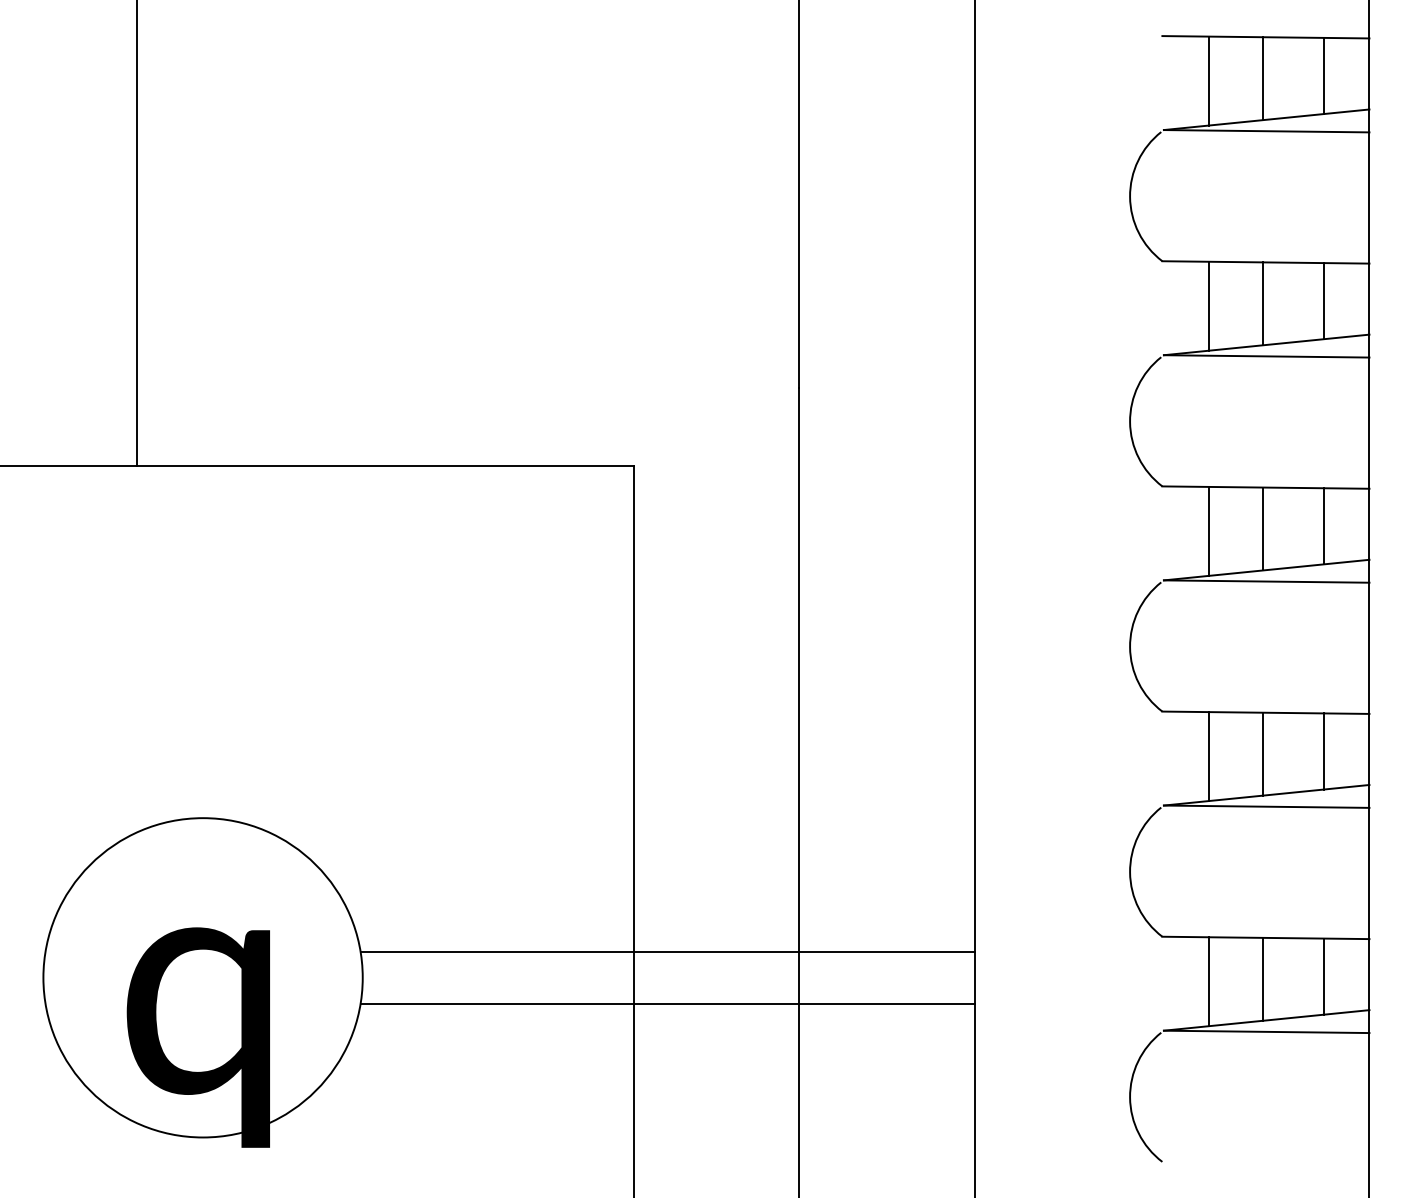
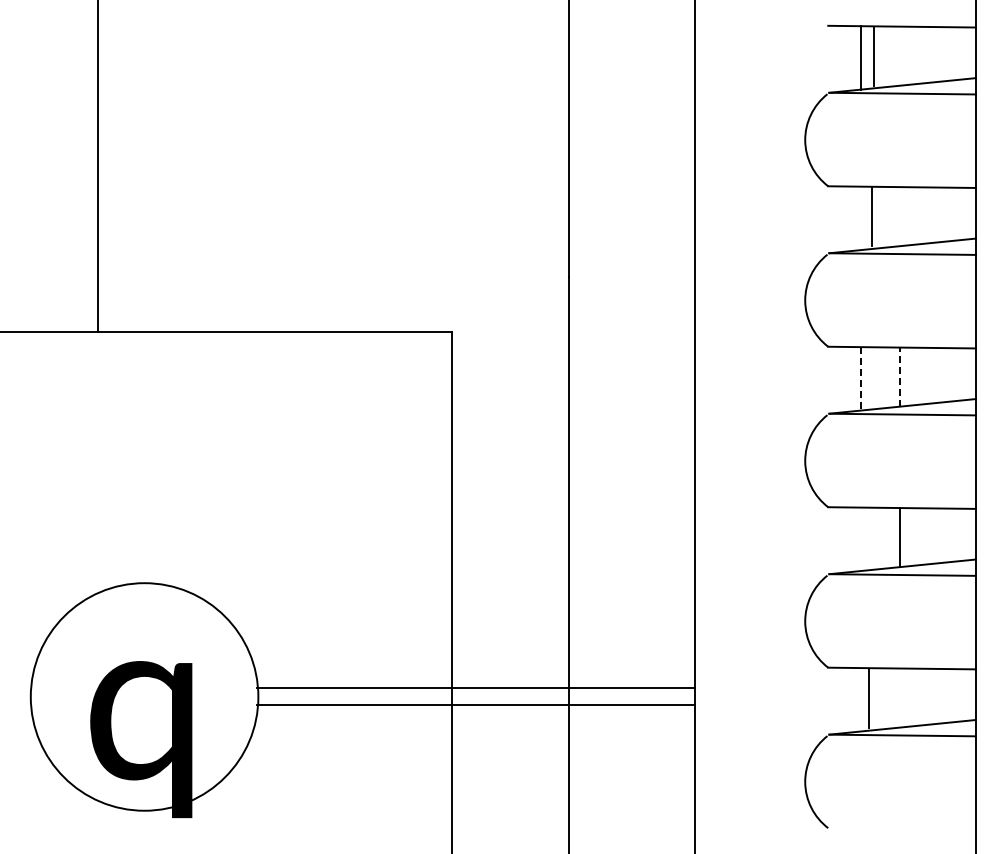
line: (1324, 76) -> (943, 54), removed
line: (1263, 77) -> (874, 55), moved
line: (1324, 300) -> (943, 214), removed
line: (1263, 303) -> (872, 216), moved
line: (1209, 306) -> (861, 218), removed
line: (1324, 526) -> (943, 375), removed
line: (1263, 529) -> (900, 377), solid -> dashed
line: (1209, 530) -> (861, 378), solid -> dashed
line: (1324, 751) -> (943, 535), removed
line: (1209, 756) -> (861, 539), removed
line: (667, 951) -> (475, 705), moved
line: (1324, 977) -> (943, 696), removed
line: (1263, 978) -> (869, 697), moved
line: (1209, 981) -> (861, 699), removed
line: (667, 1003) -> (475, 687), moved

